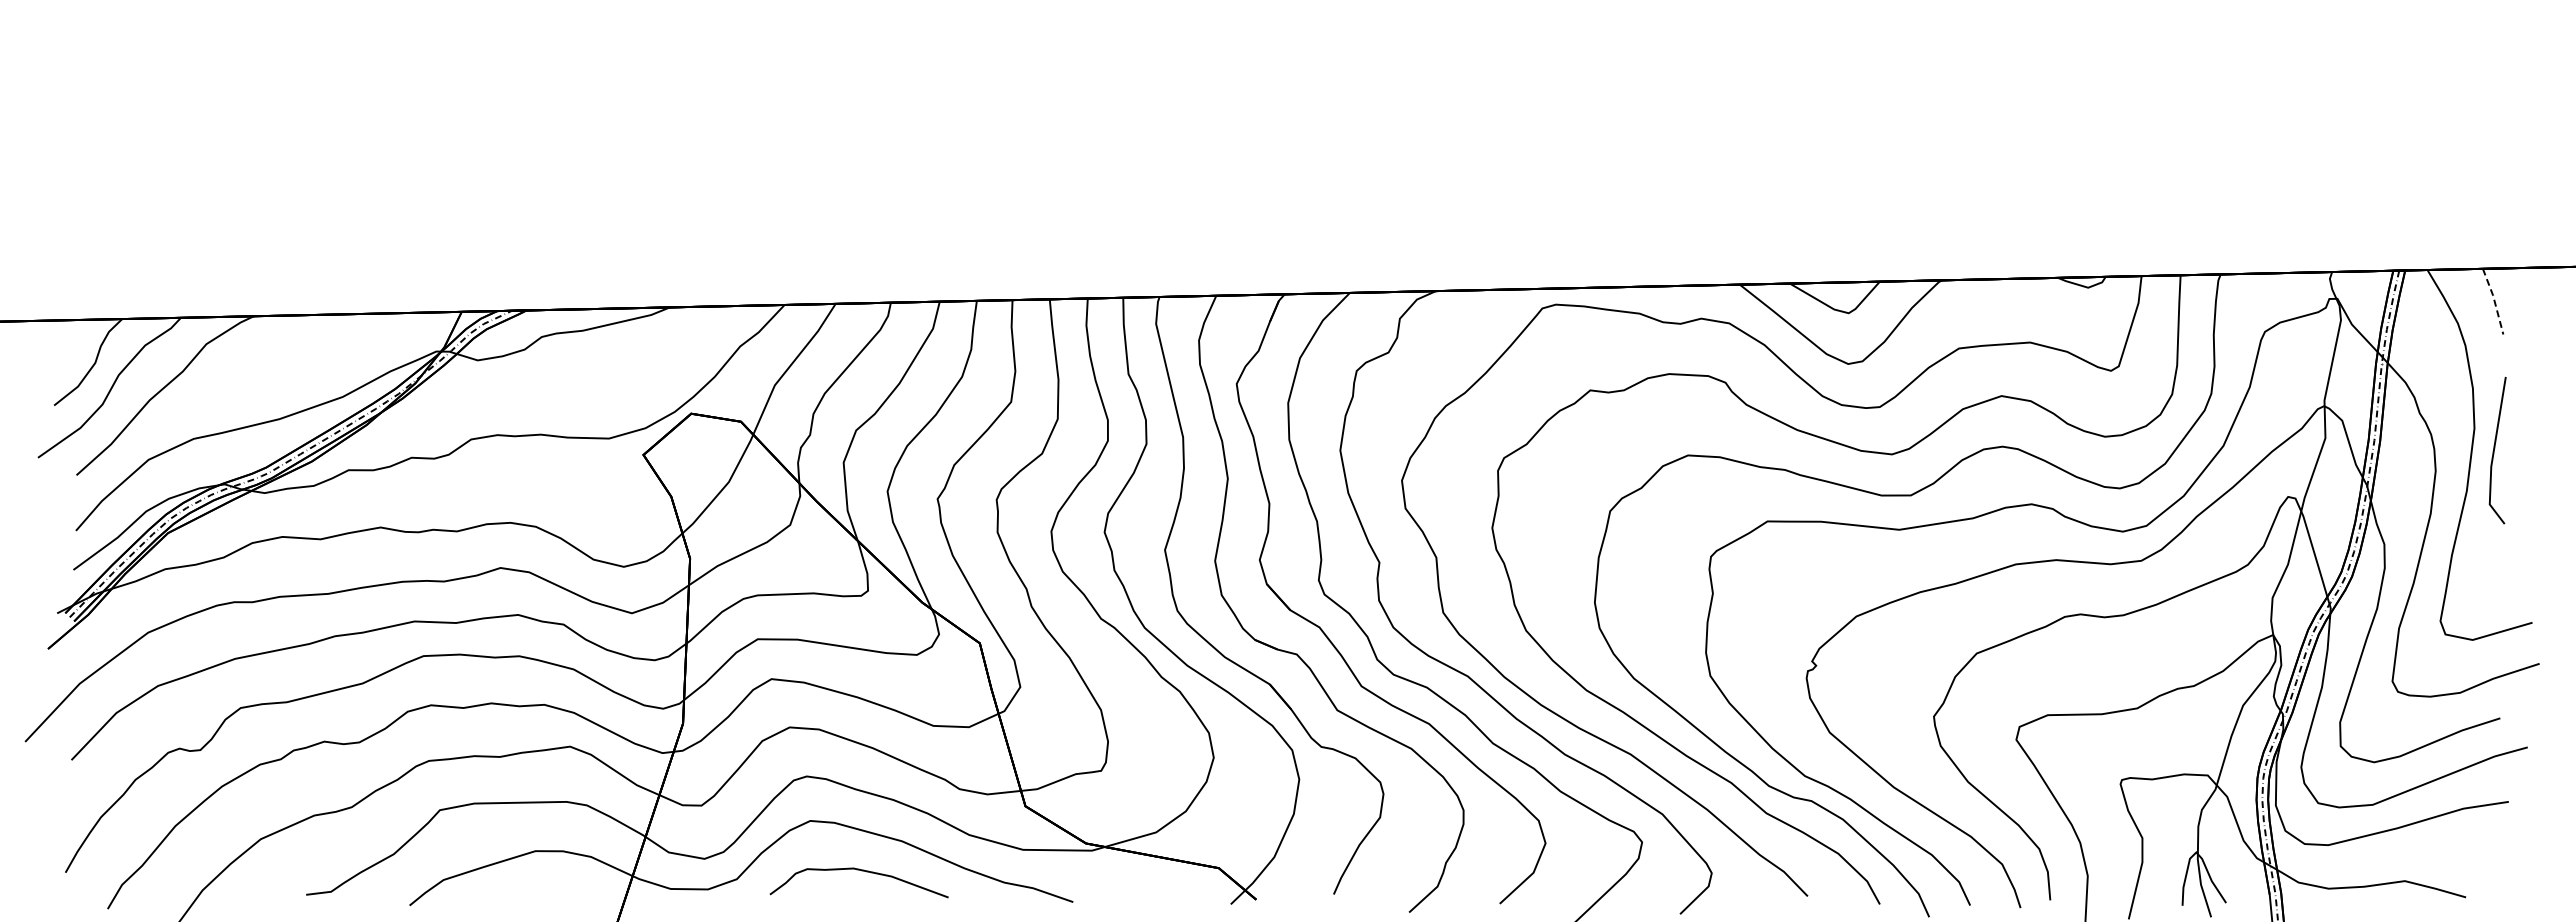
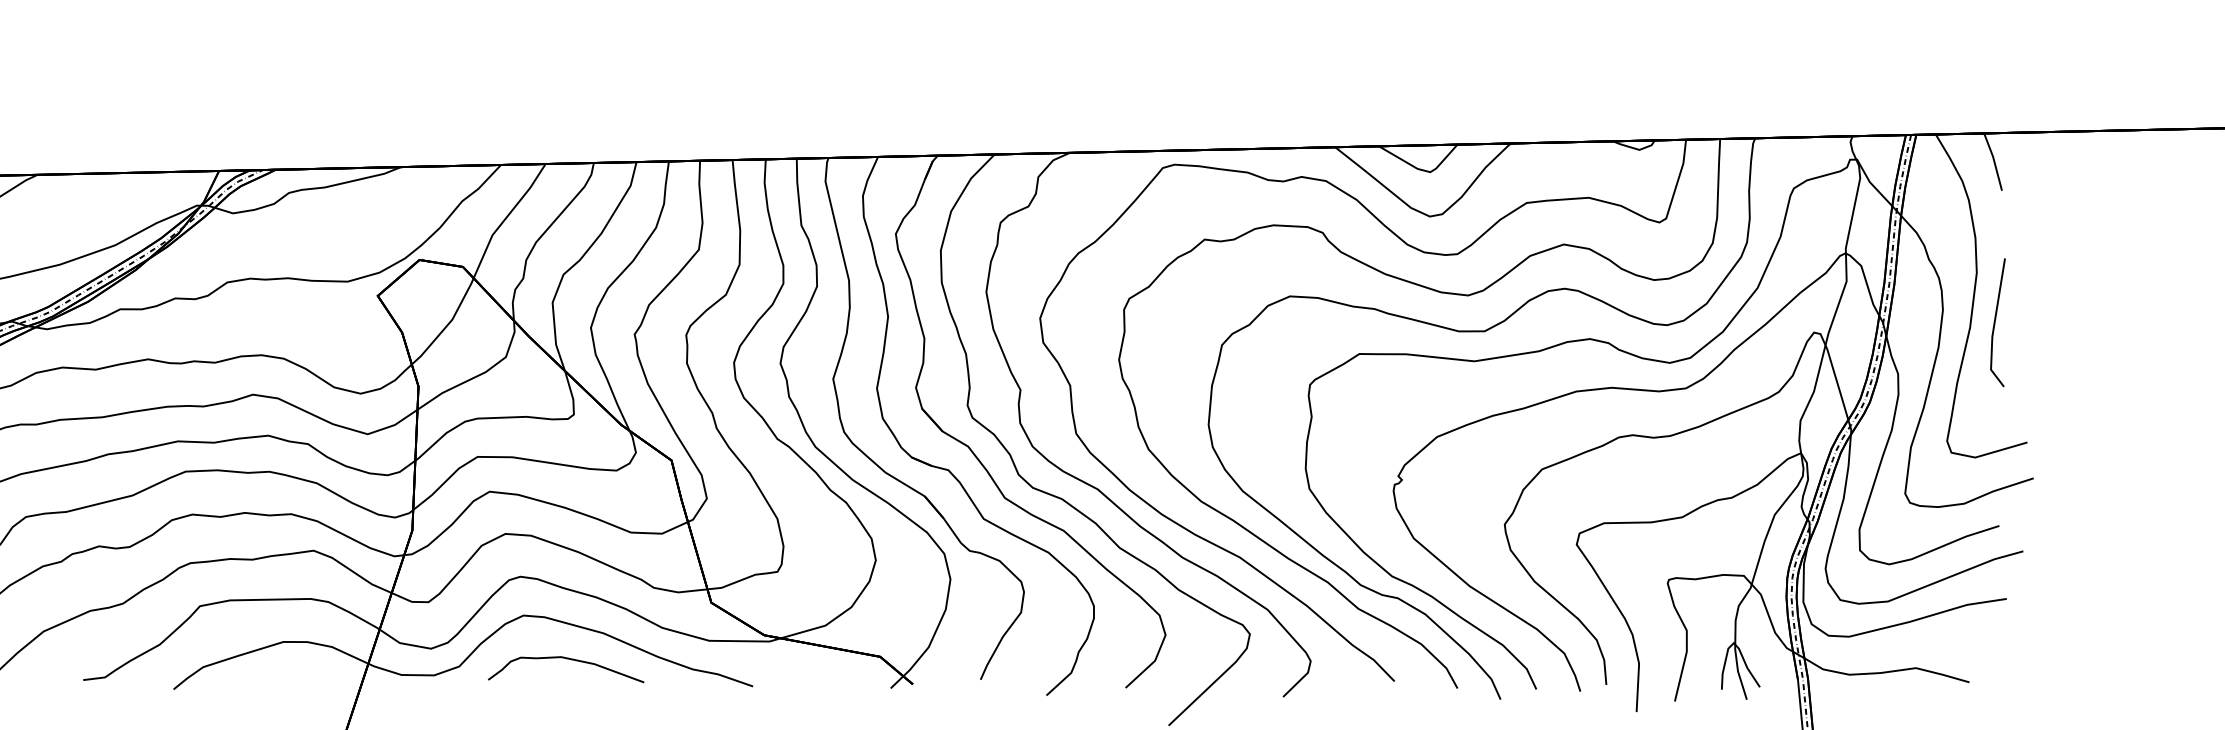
line: (2494, 301) -> (1994, 161), dashed -> solid
line: (2495, 448) -> (1996, 320), moved

